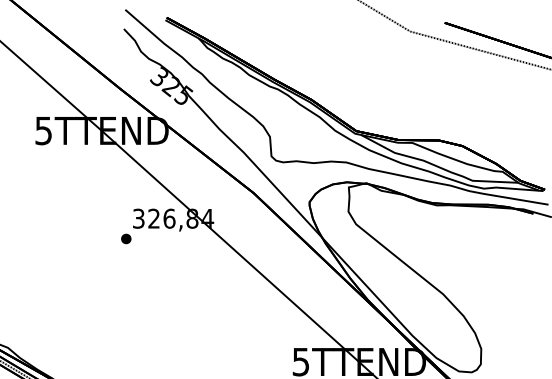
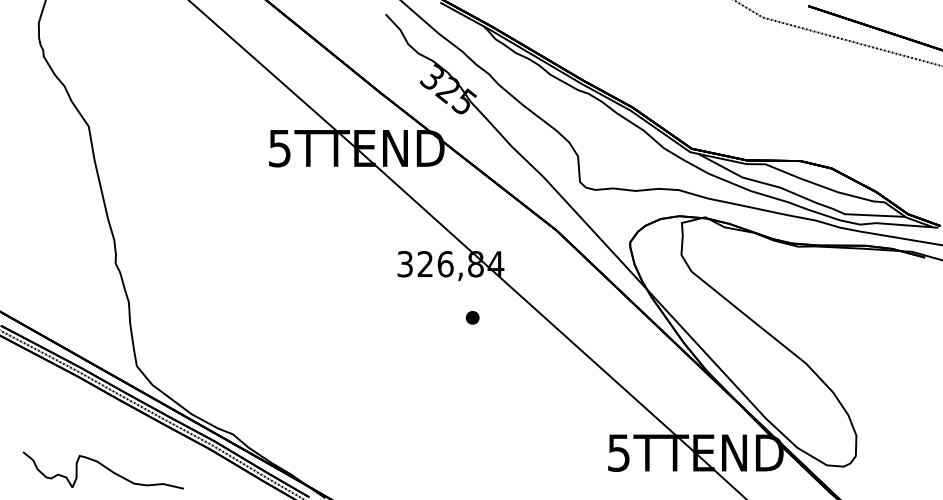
part: (126, 238) -> (472, 317), moved

